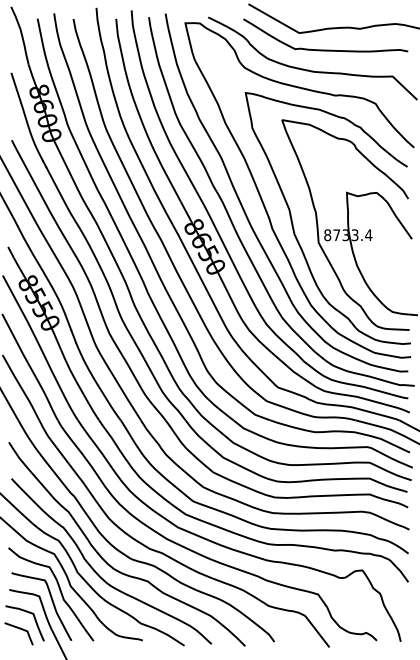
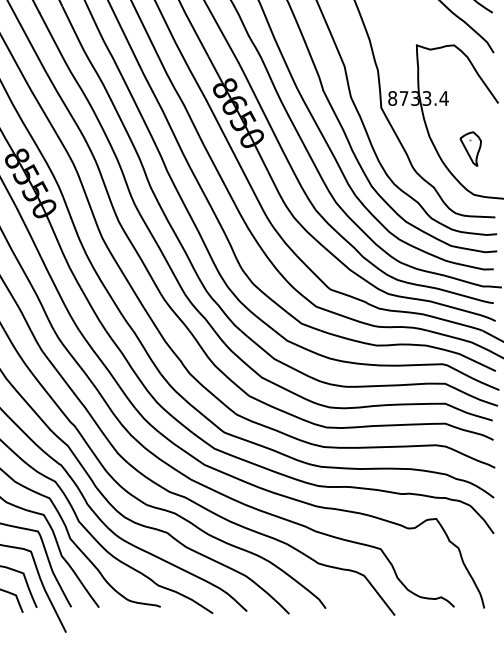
part: (390, 275) -> (471, 149), added

